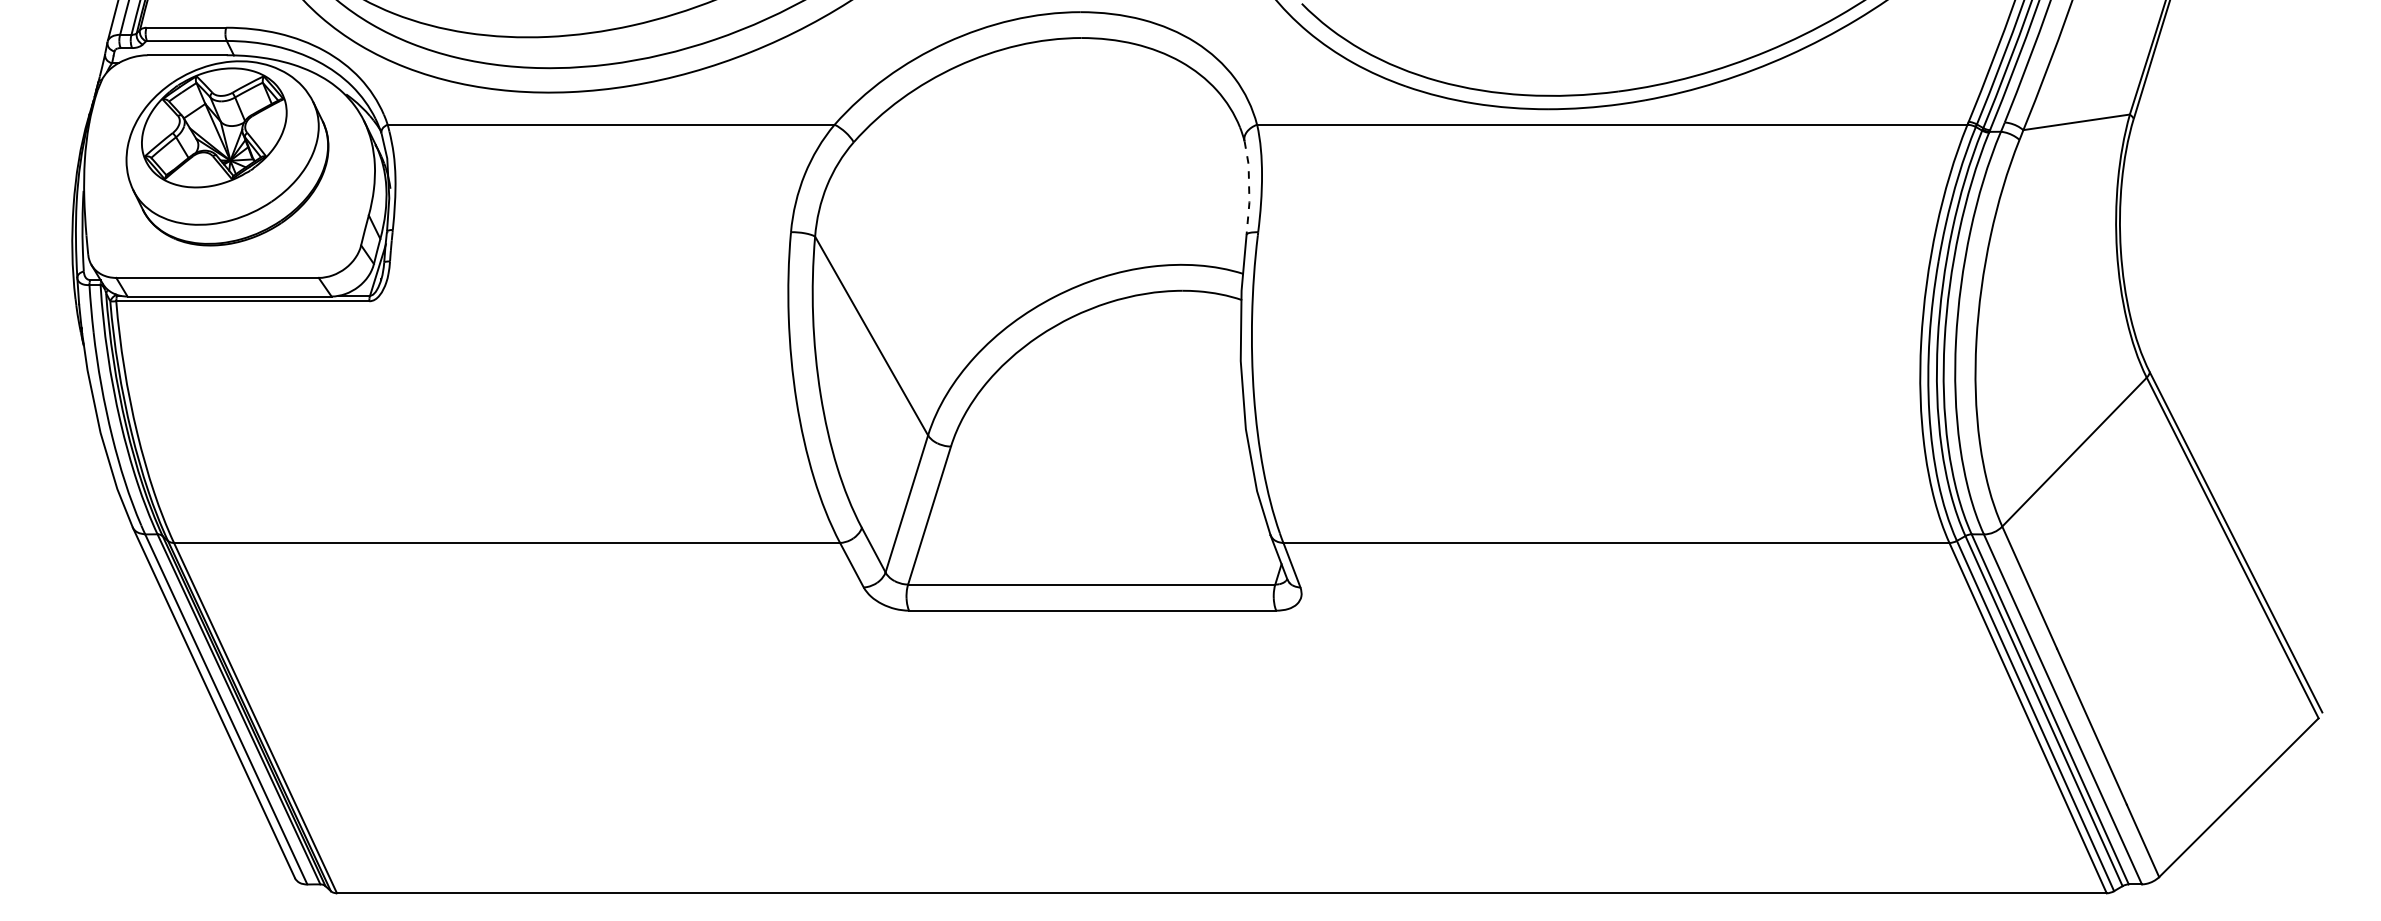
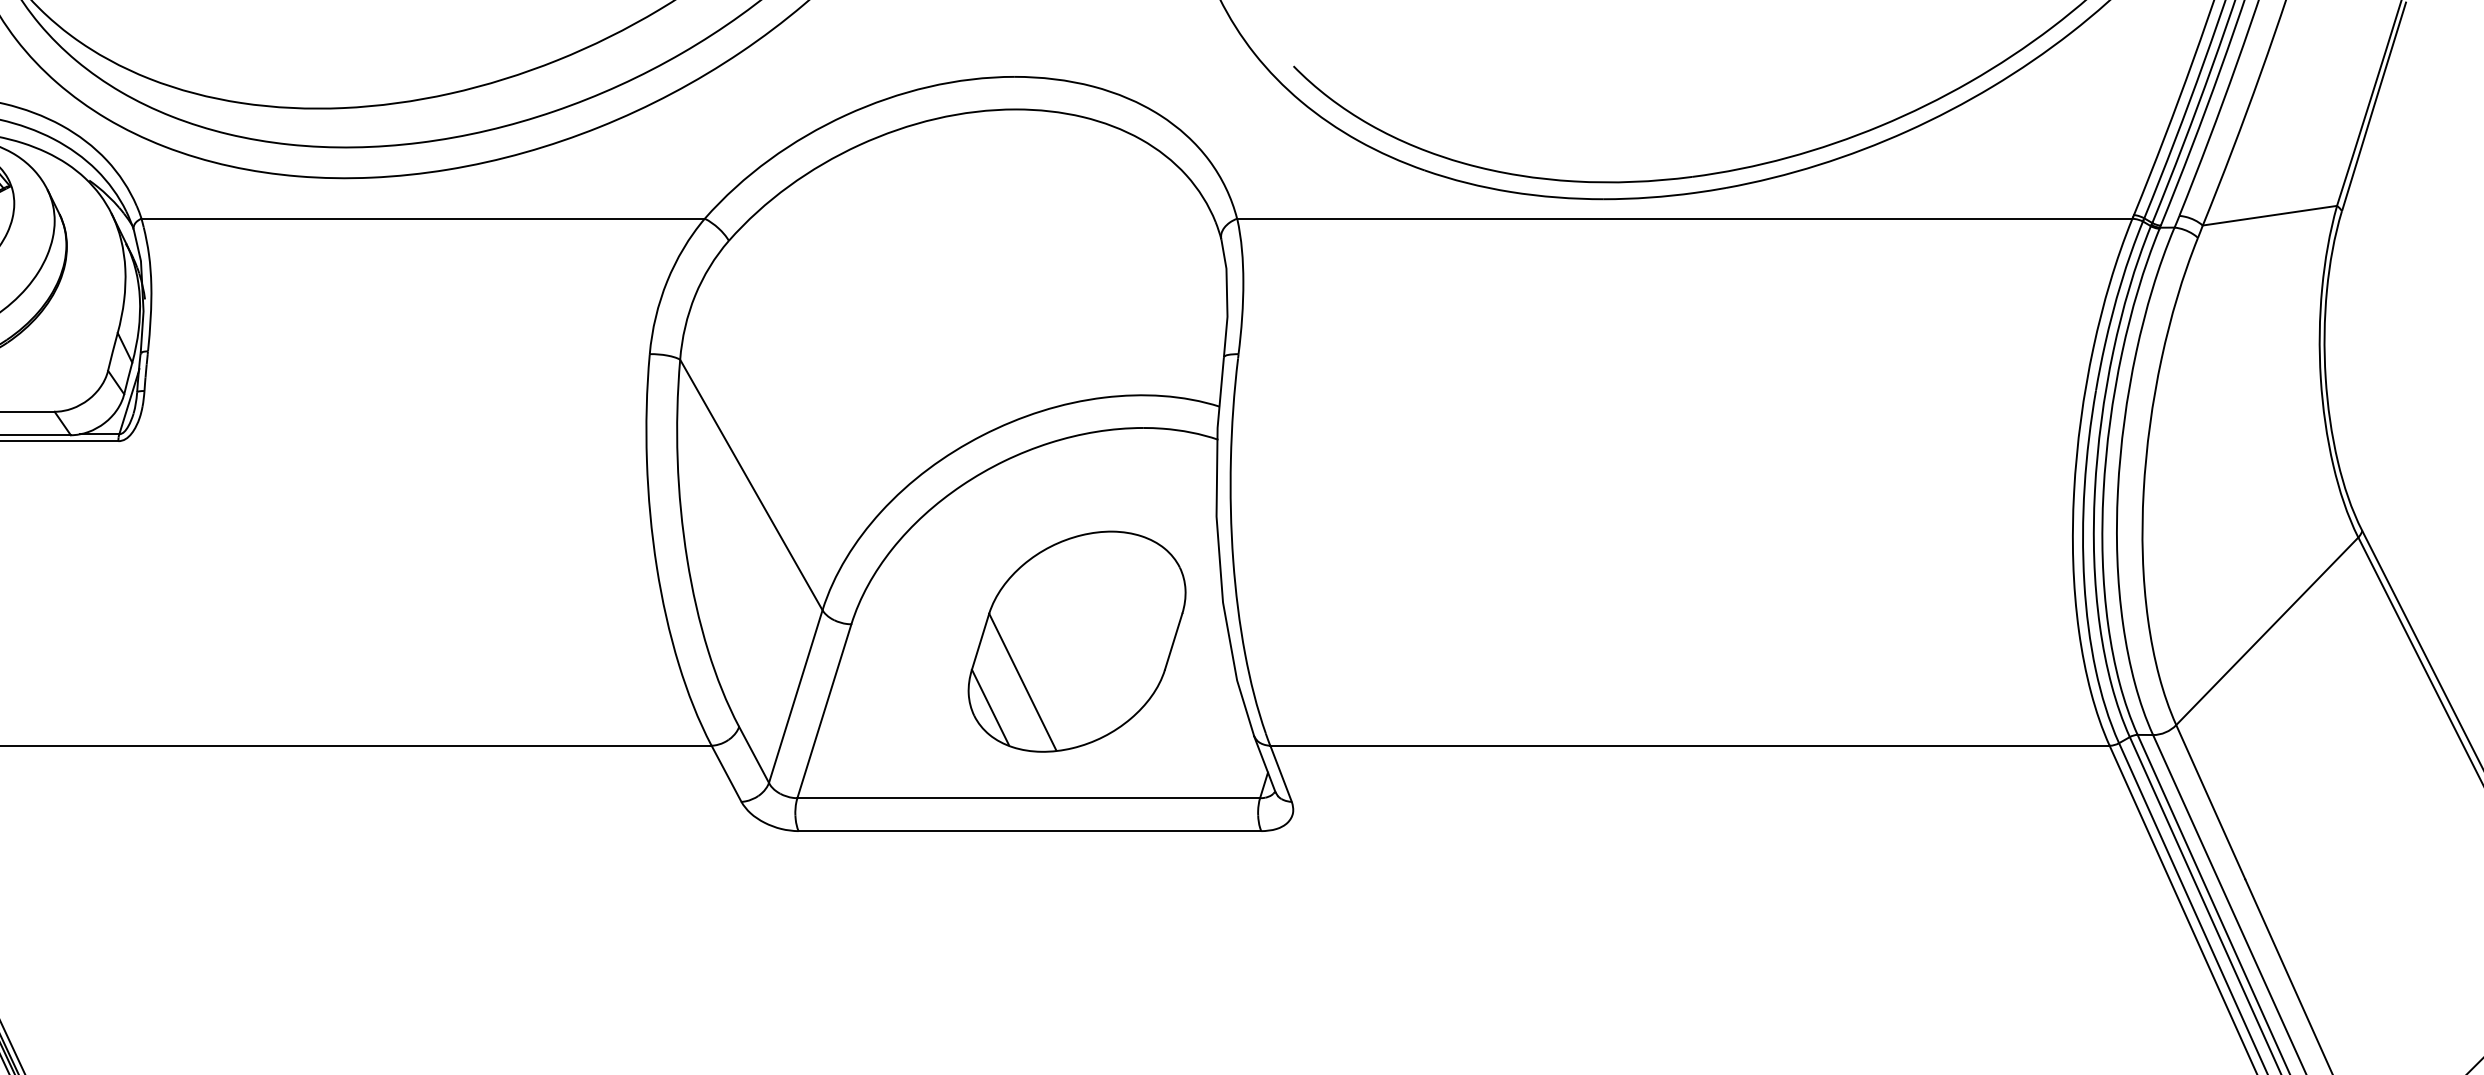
line: (1249, 187) -> (1227, 297), dashed -> solid
part: (1130, 460) -> (1077, 641), added

